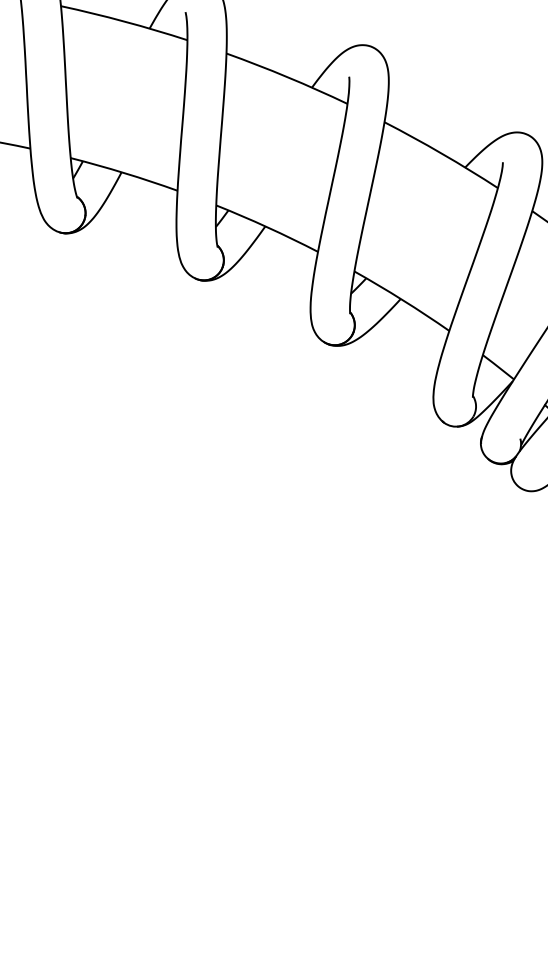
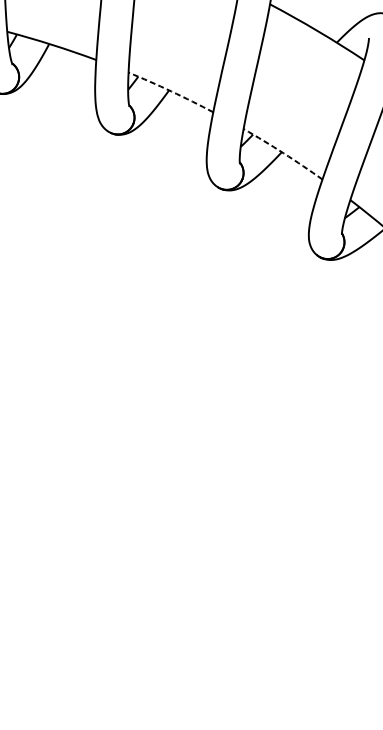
arc: (124, 173) -> (171, 91), solid -> dashed
arc: (267, 227) -> (283, 153), solid -> dashed

